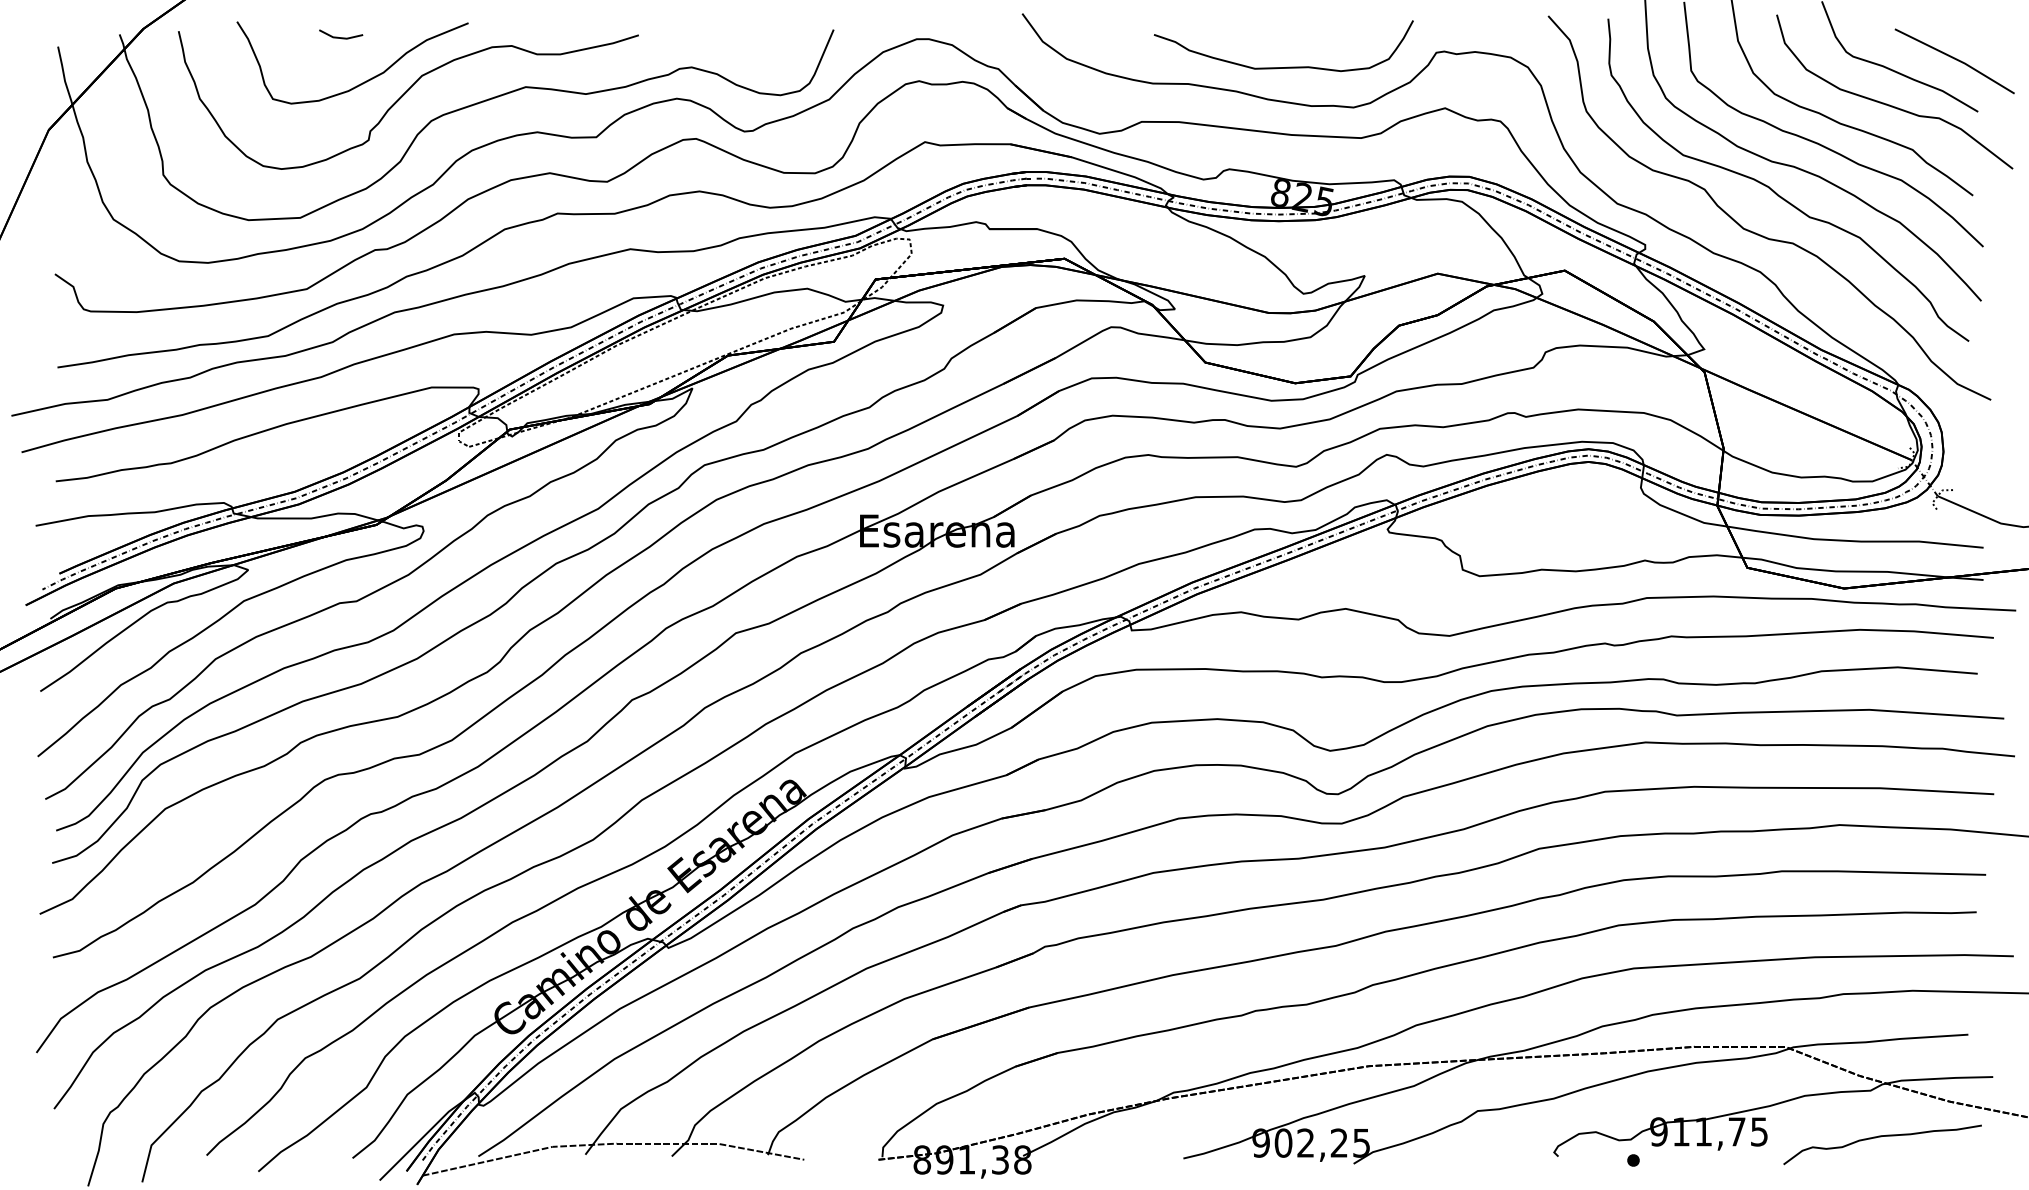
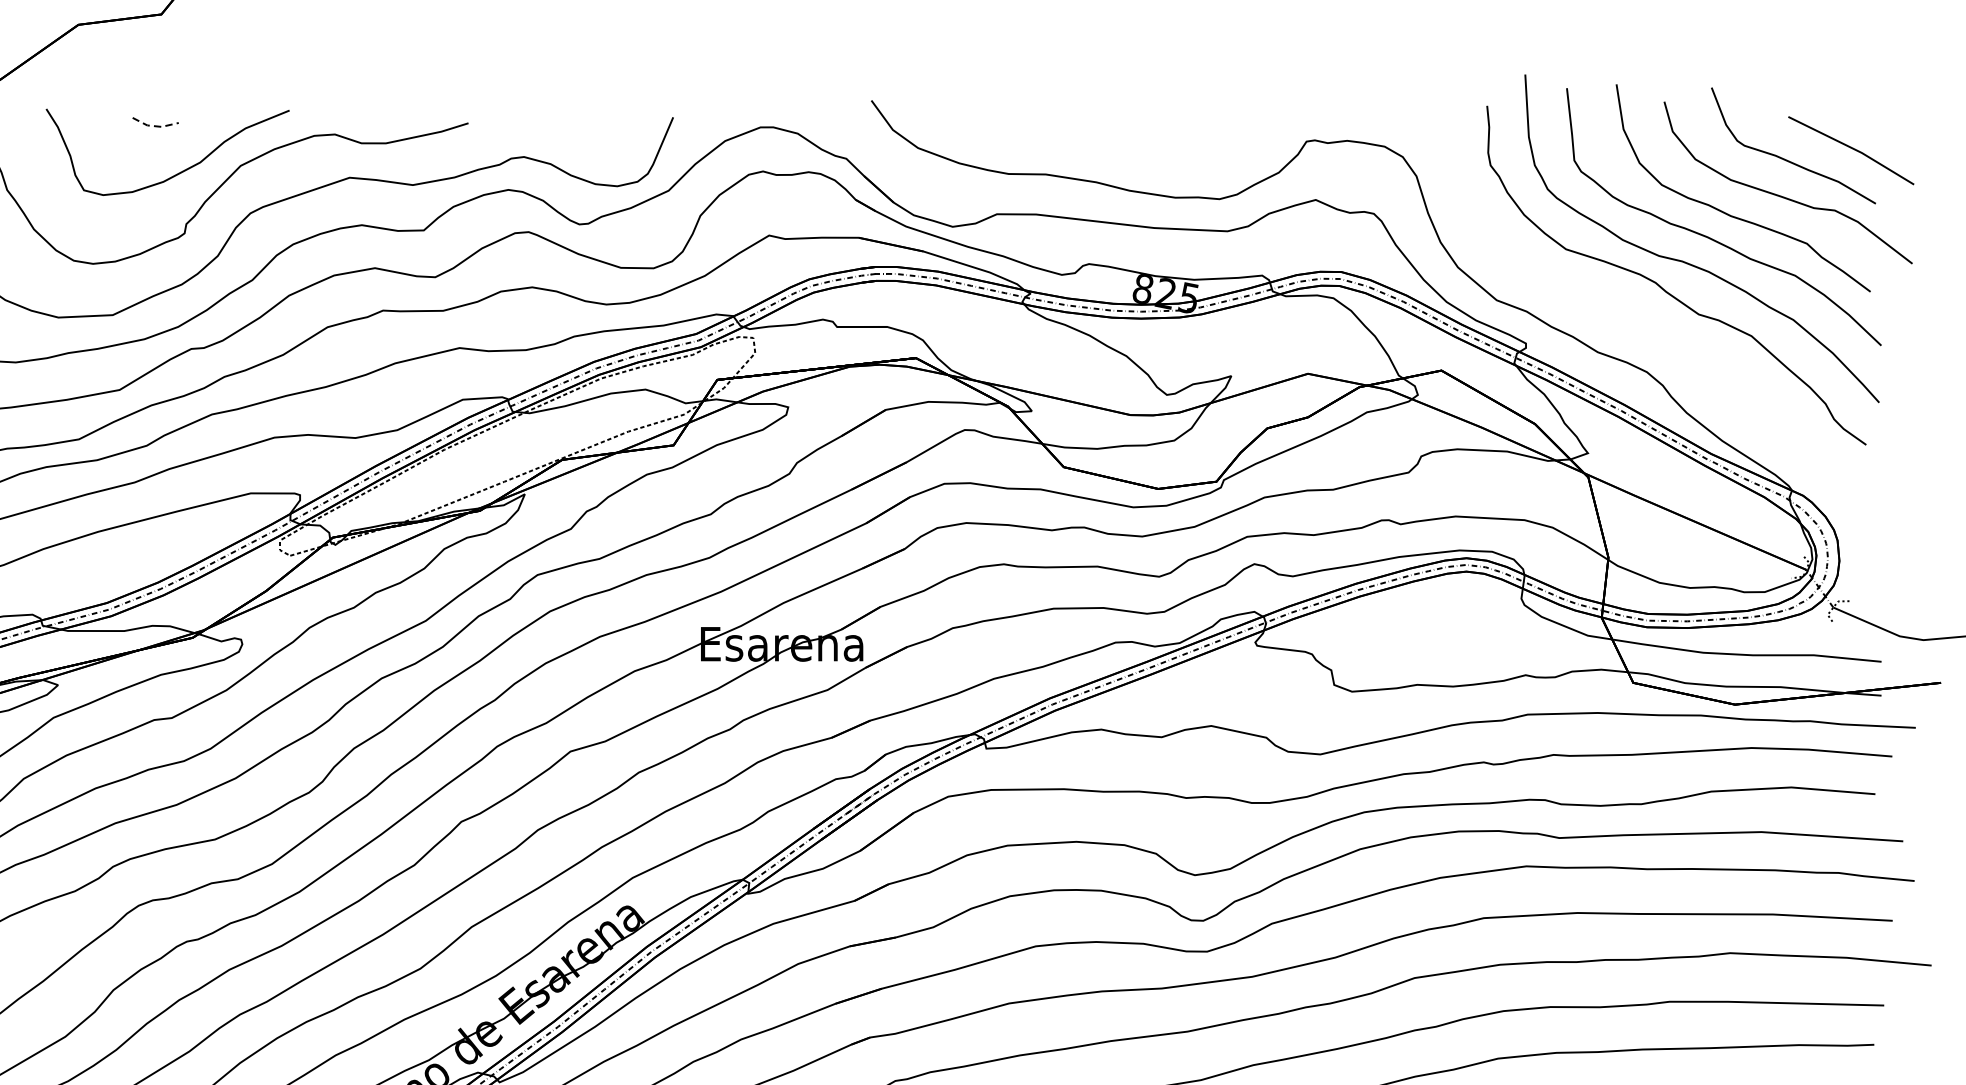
line: (341, 38) -> (156, 126), solid -> dashed
curve: (1287, 66) -> (1150, 156), removed
curve: (1758, 233) -> (1645, 331), removed

